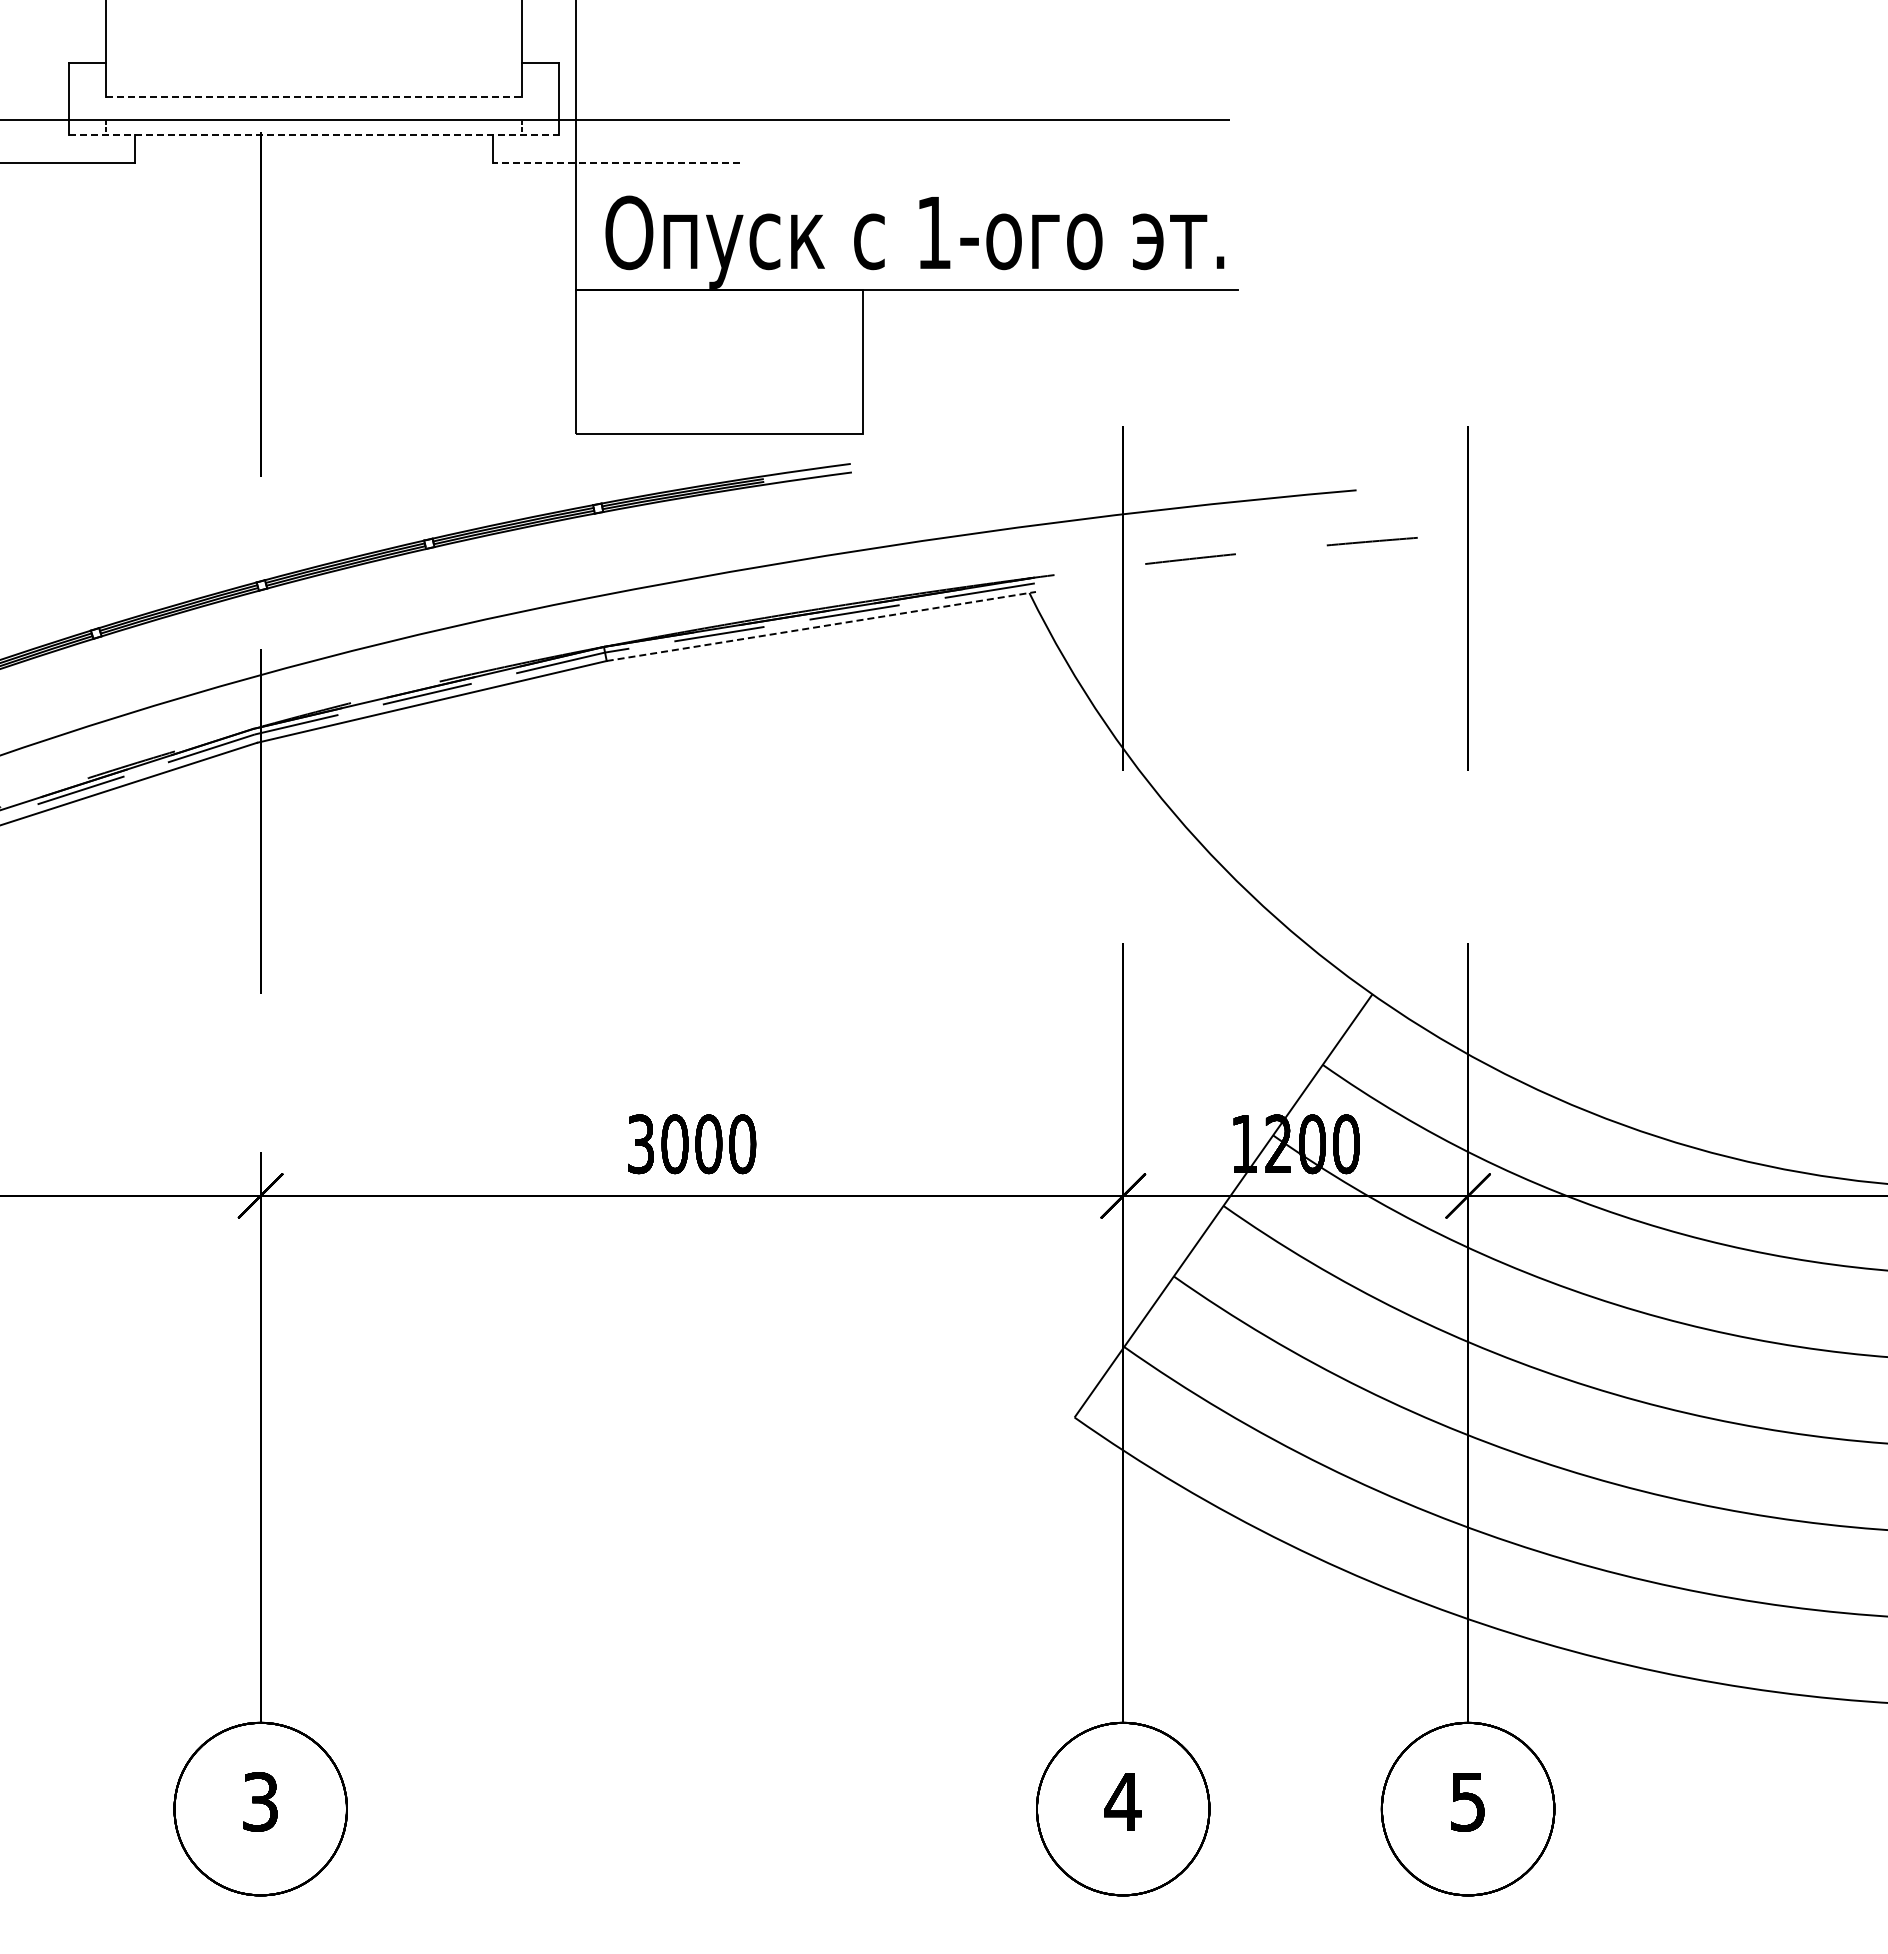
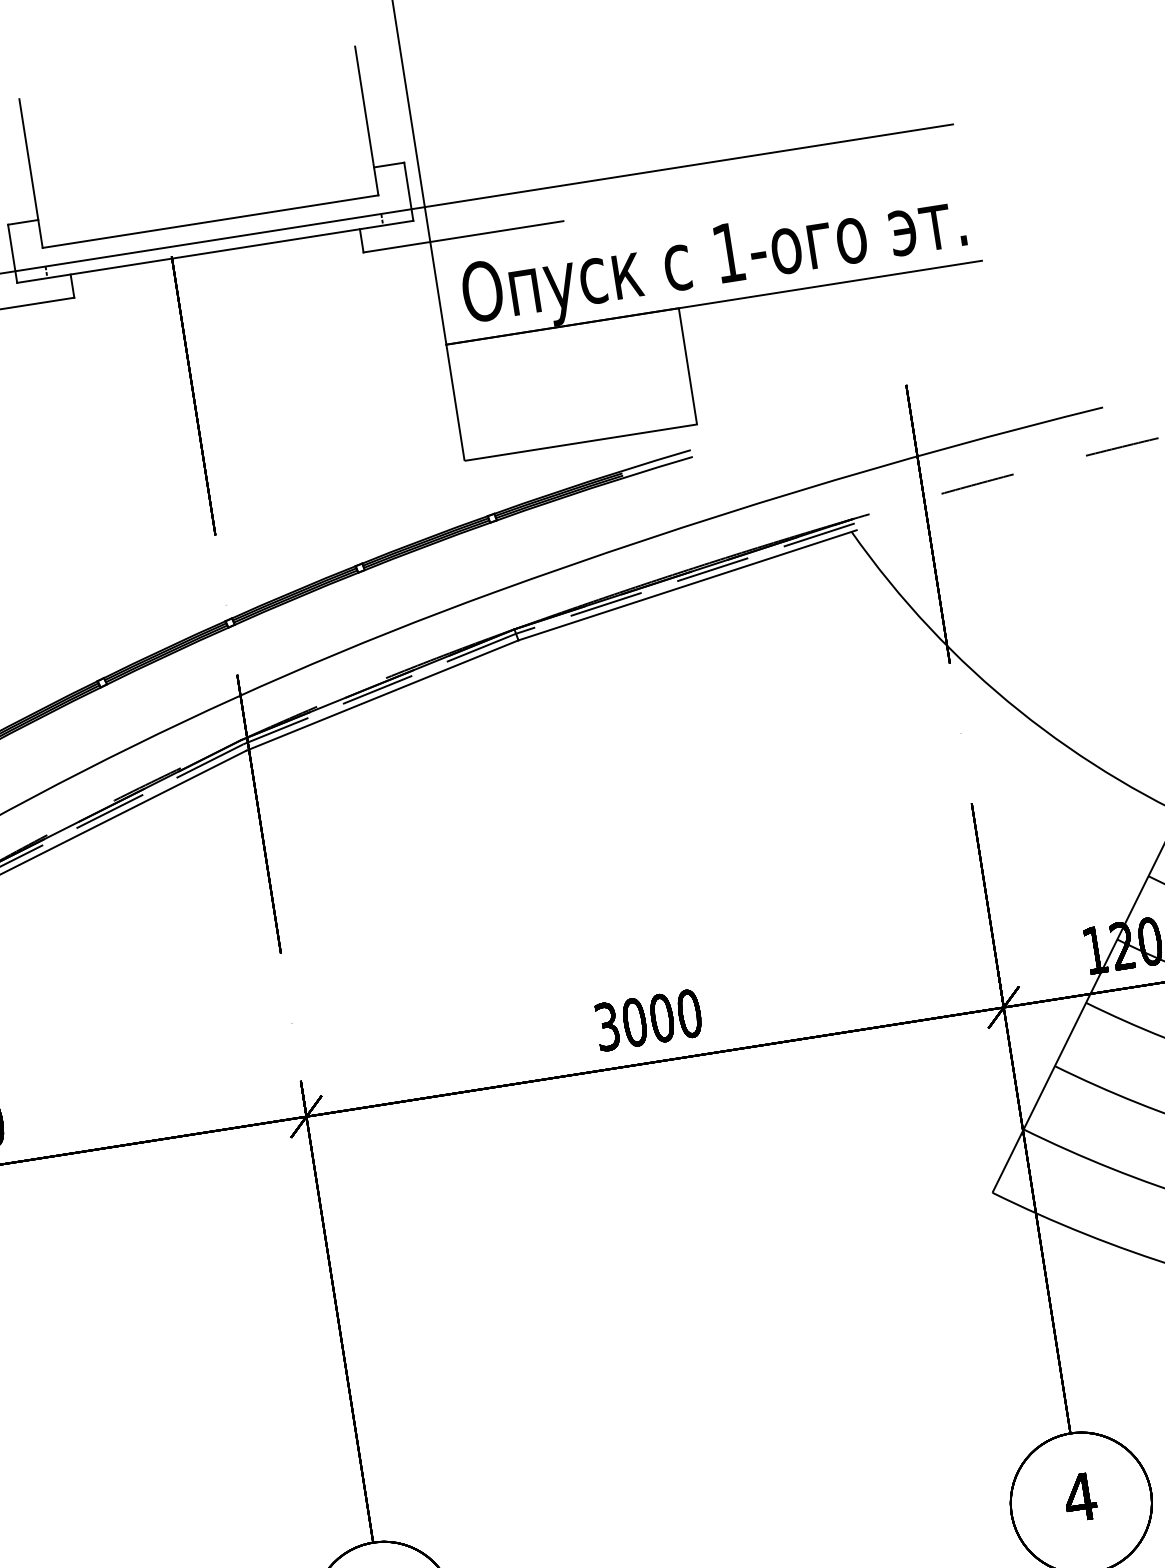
line: (314, 97) -> (210, 221), dashed -> solid
line: (314, 134) -> (215, 251), dashed -> solid
line: (616, 163) -> (463, 236), dashed -> solid
line: (821, 626) -> (687, 585), dashed -> solid

